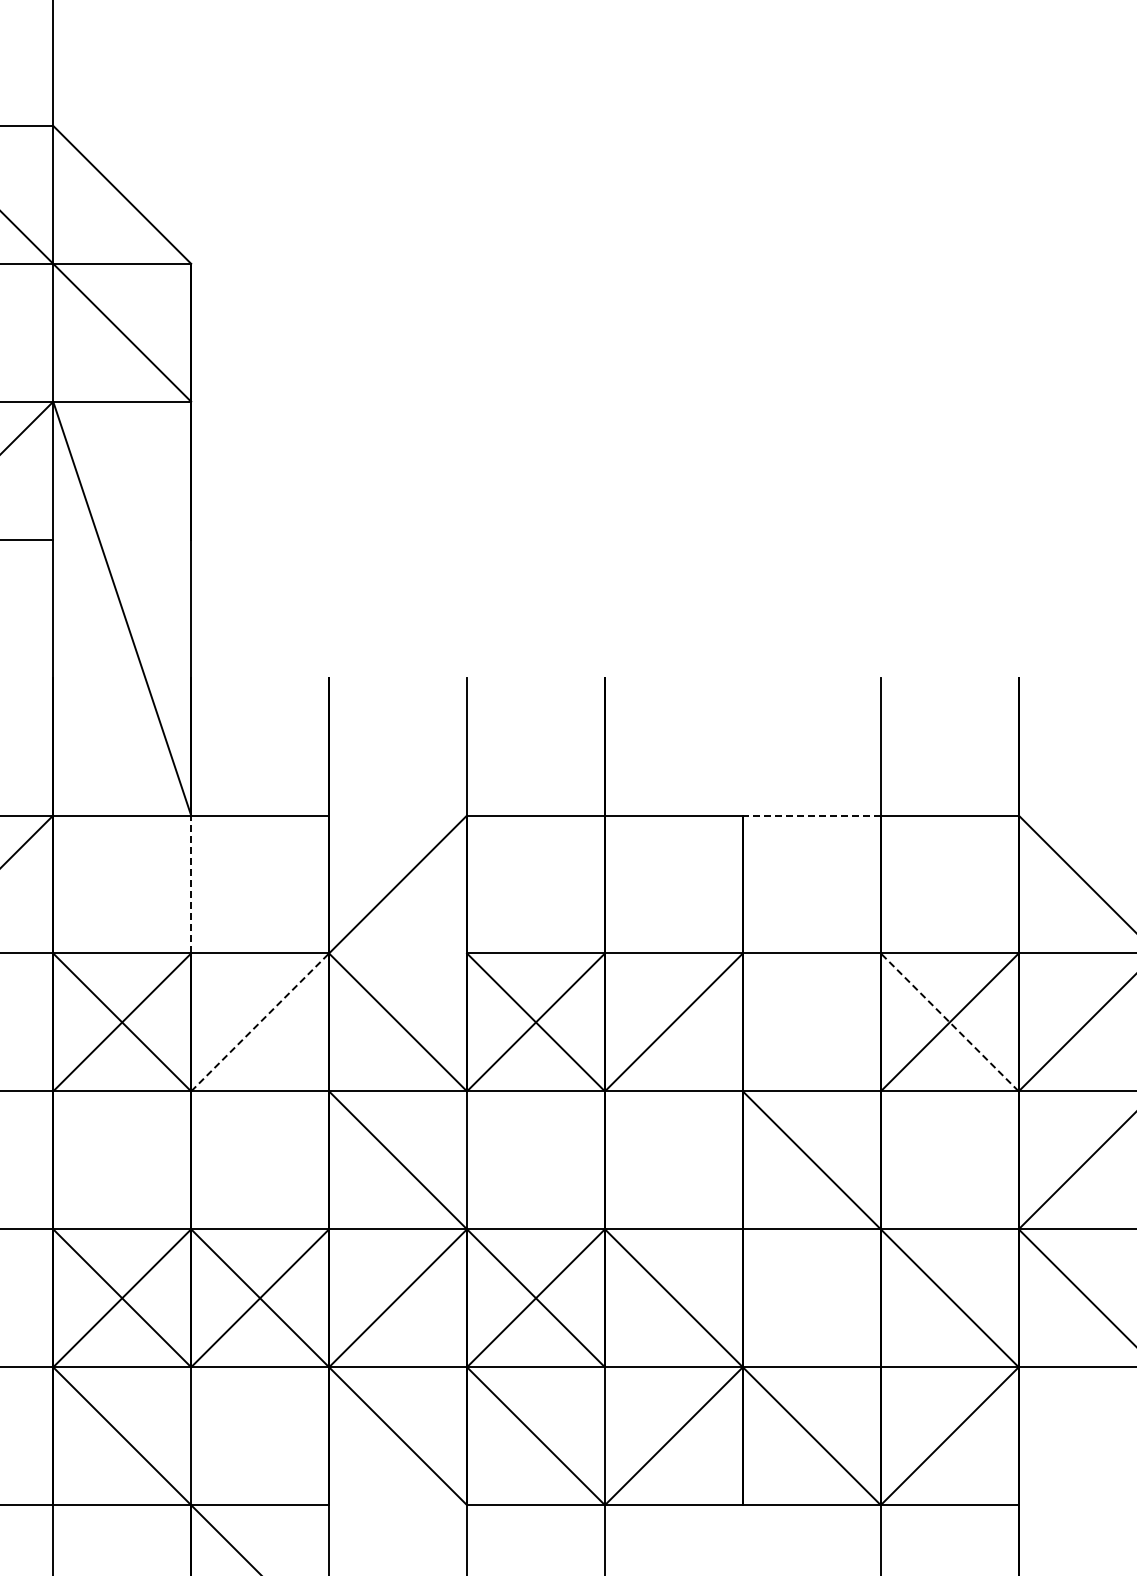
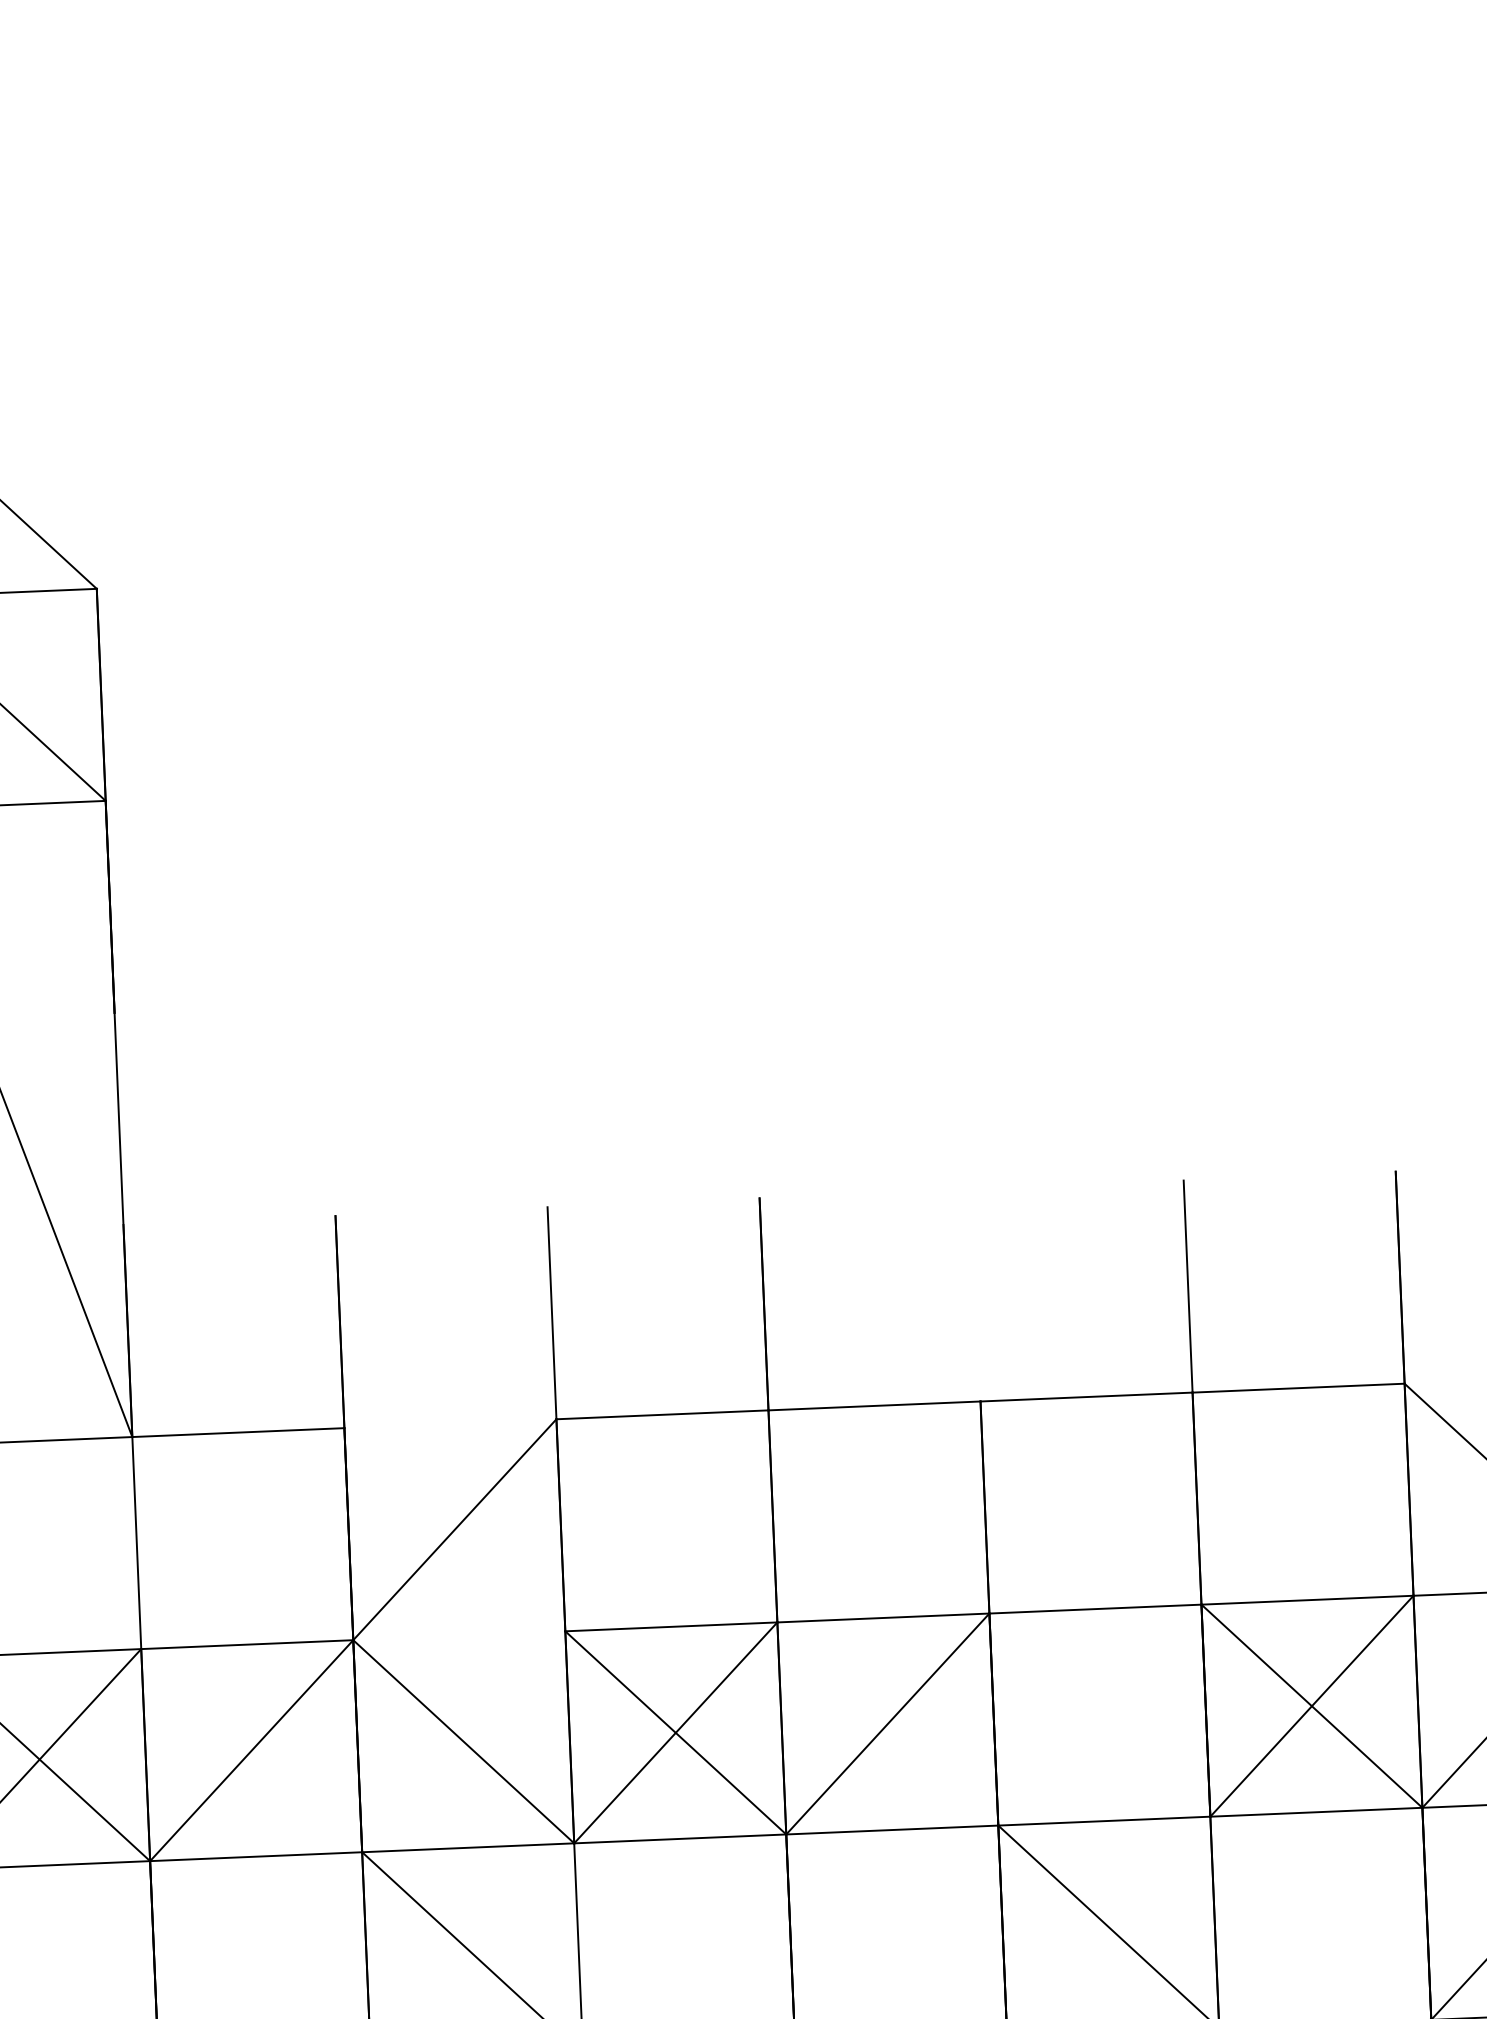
line: (811, 815) -> (1085, 1397), dashed -> solid
line: (191, 884) -> (137, 1543), dashed -> solid
line: (260, 1022) -> (252, 1750), dashed -> solid
line: (949, 1022) -> (1311, 1706), dashed -> solid

